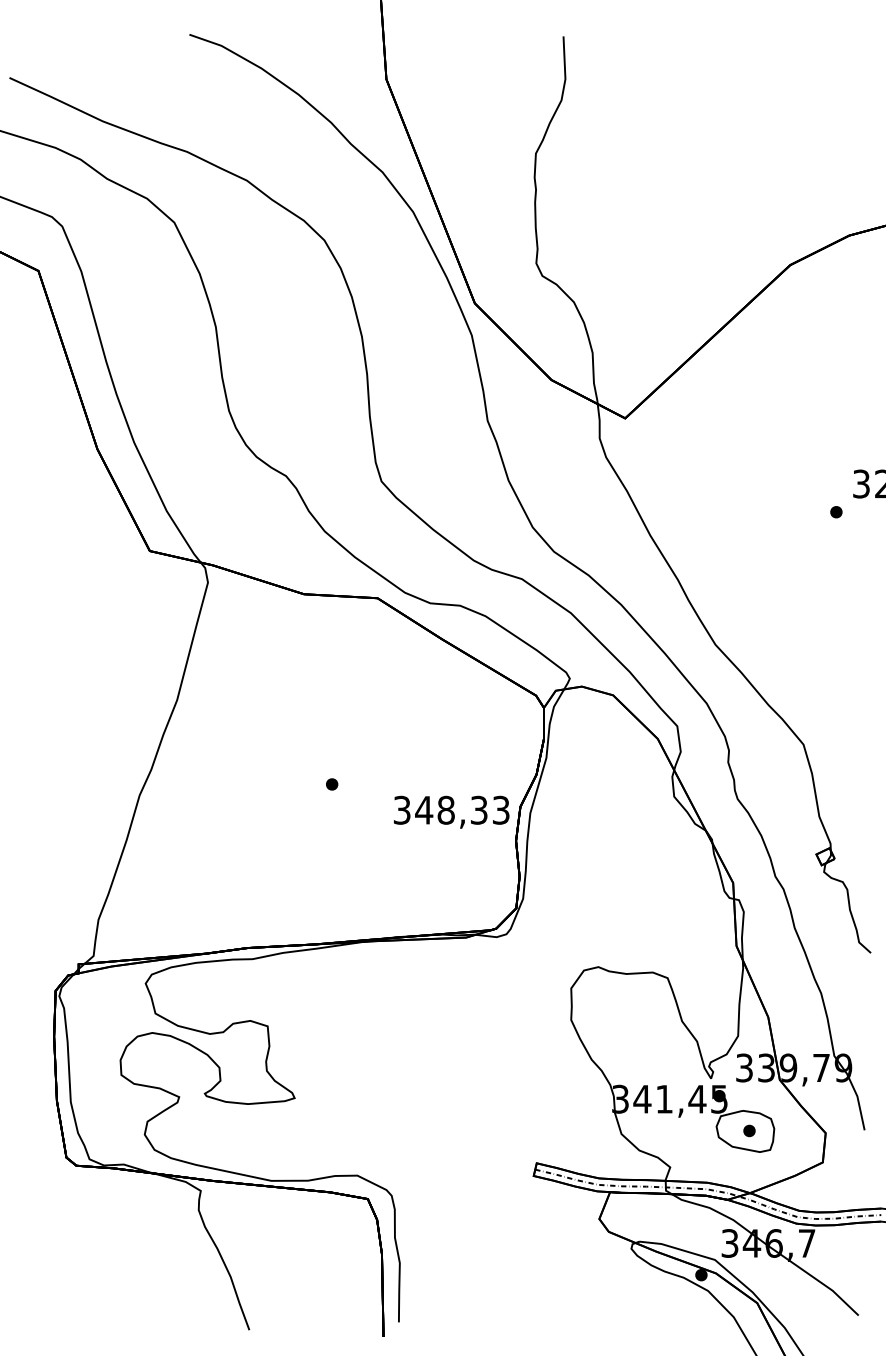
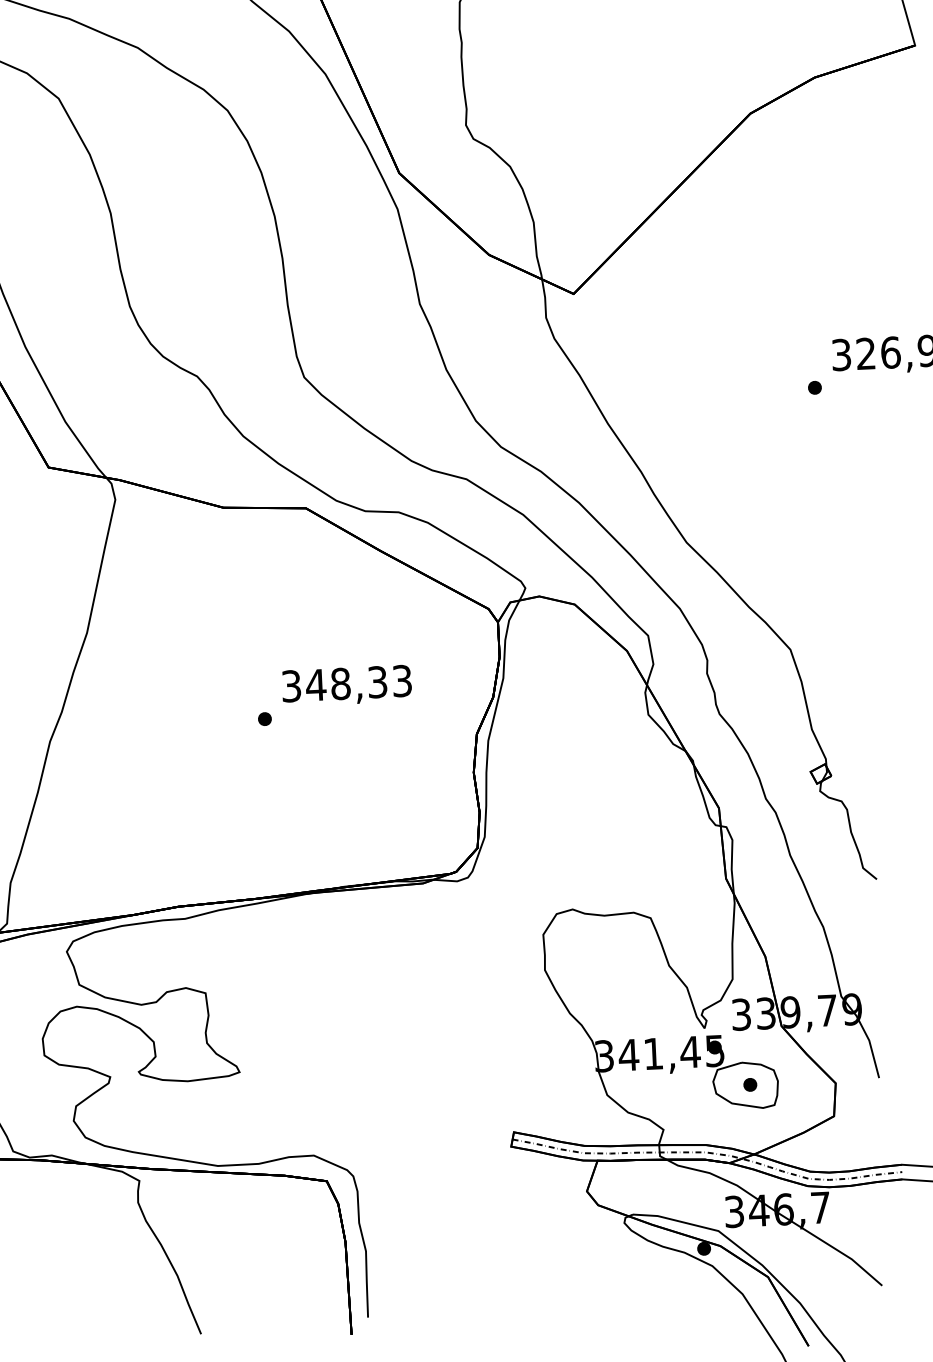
text: (451, 811) -> (346, 685), moved

